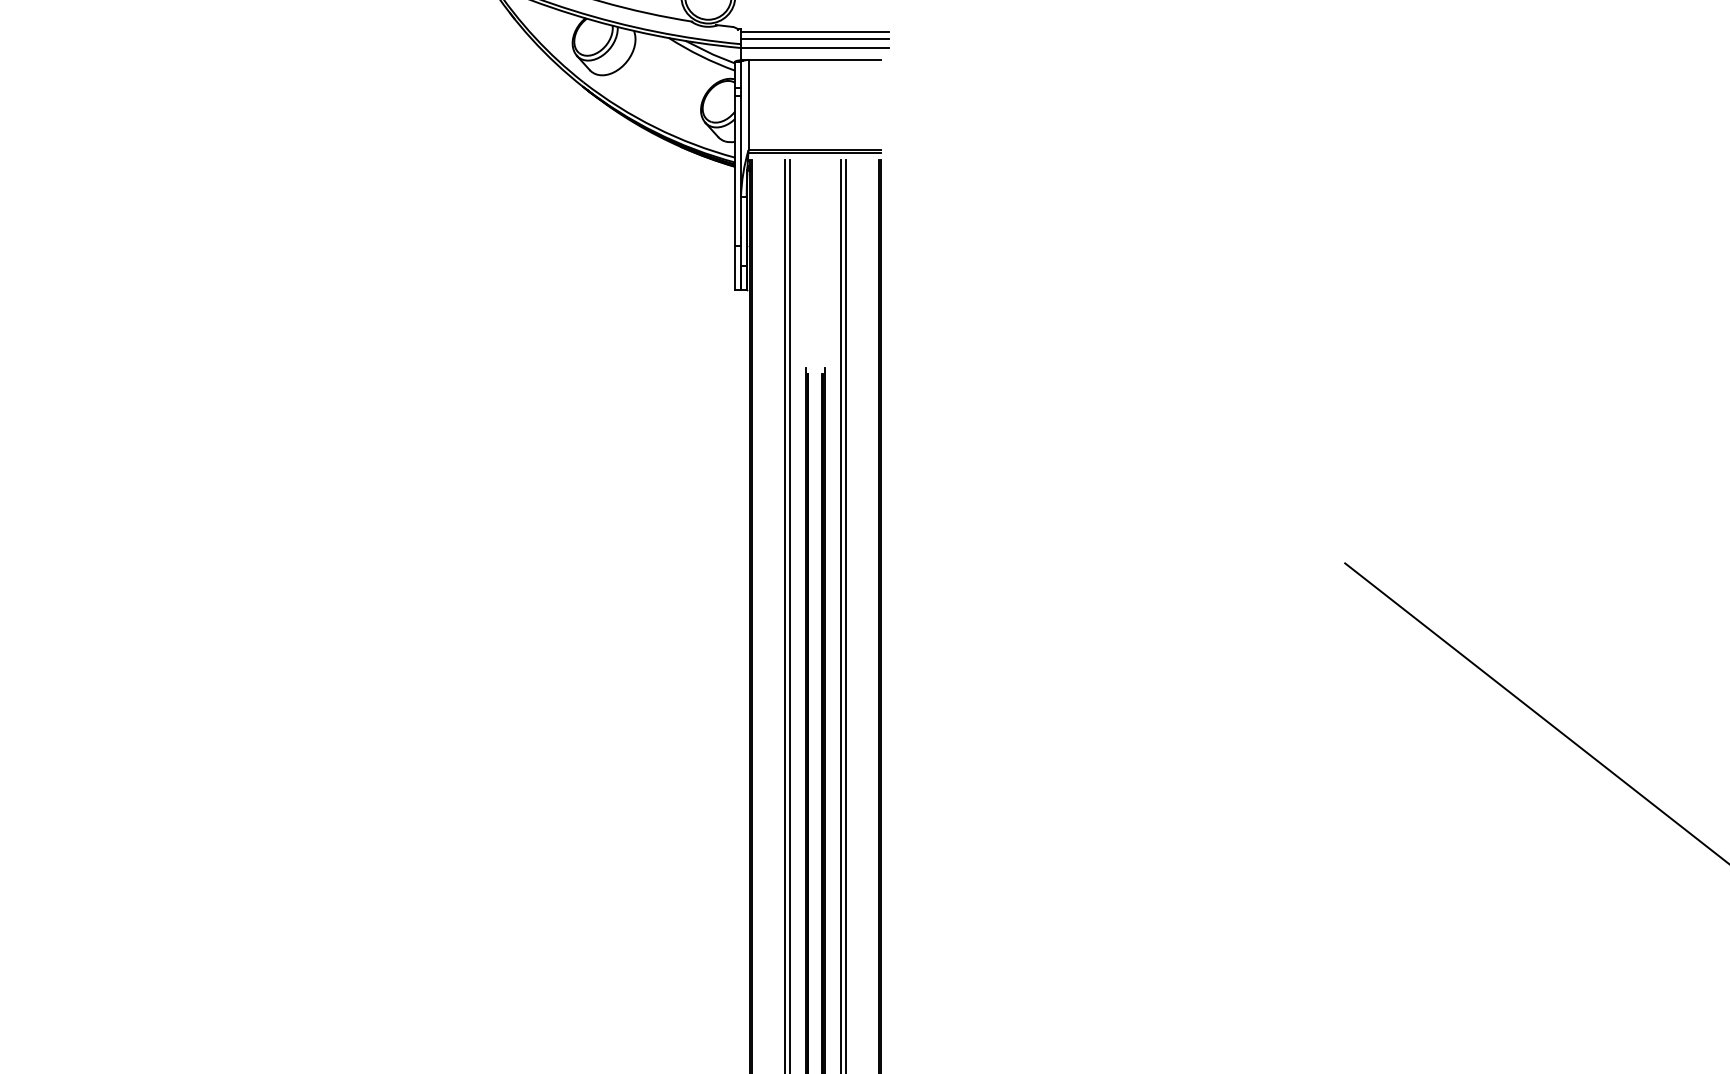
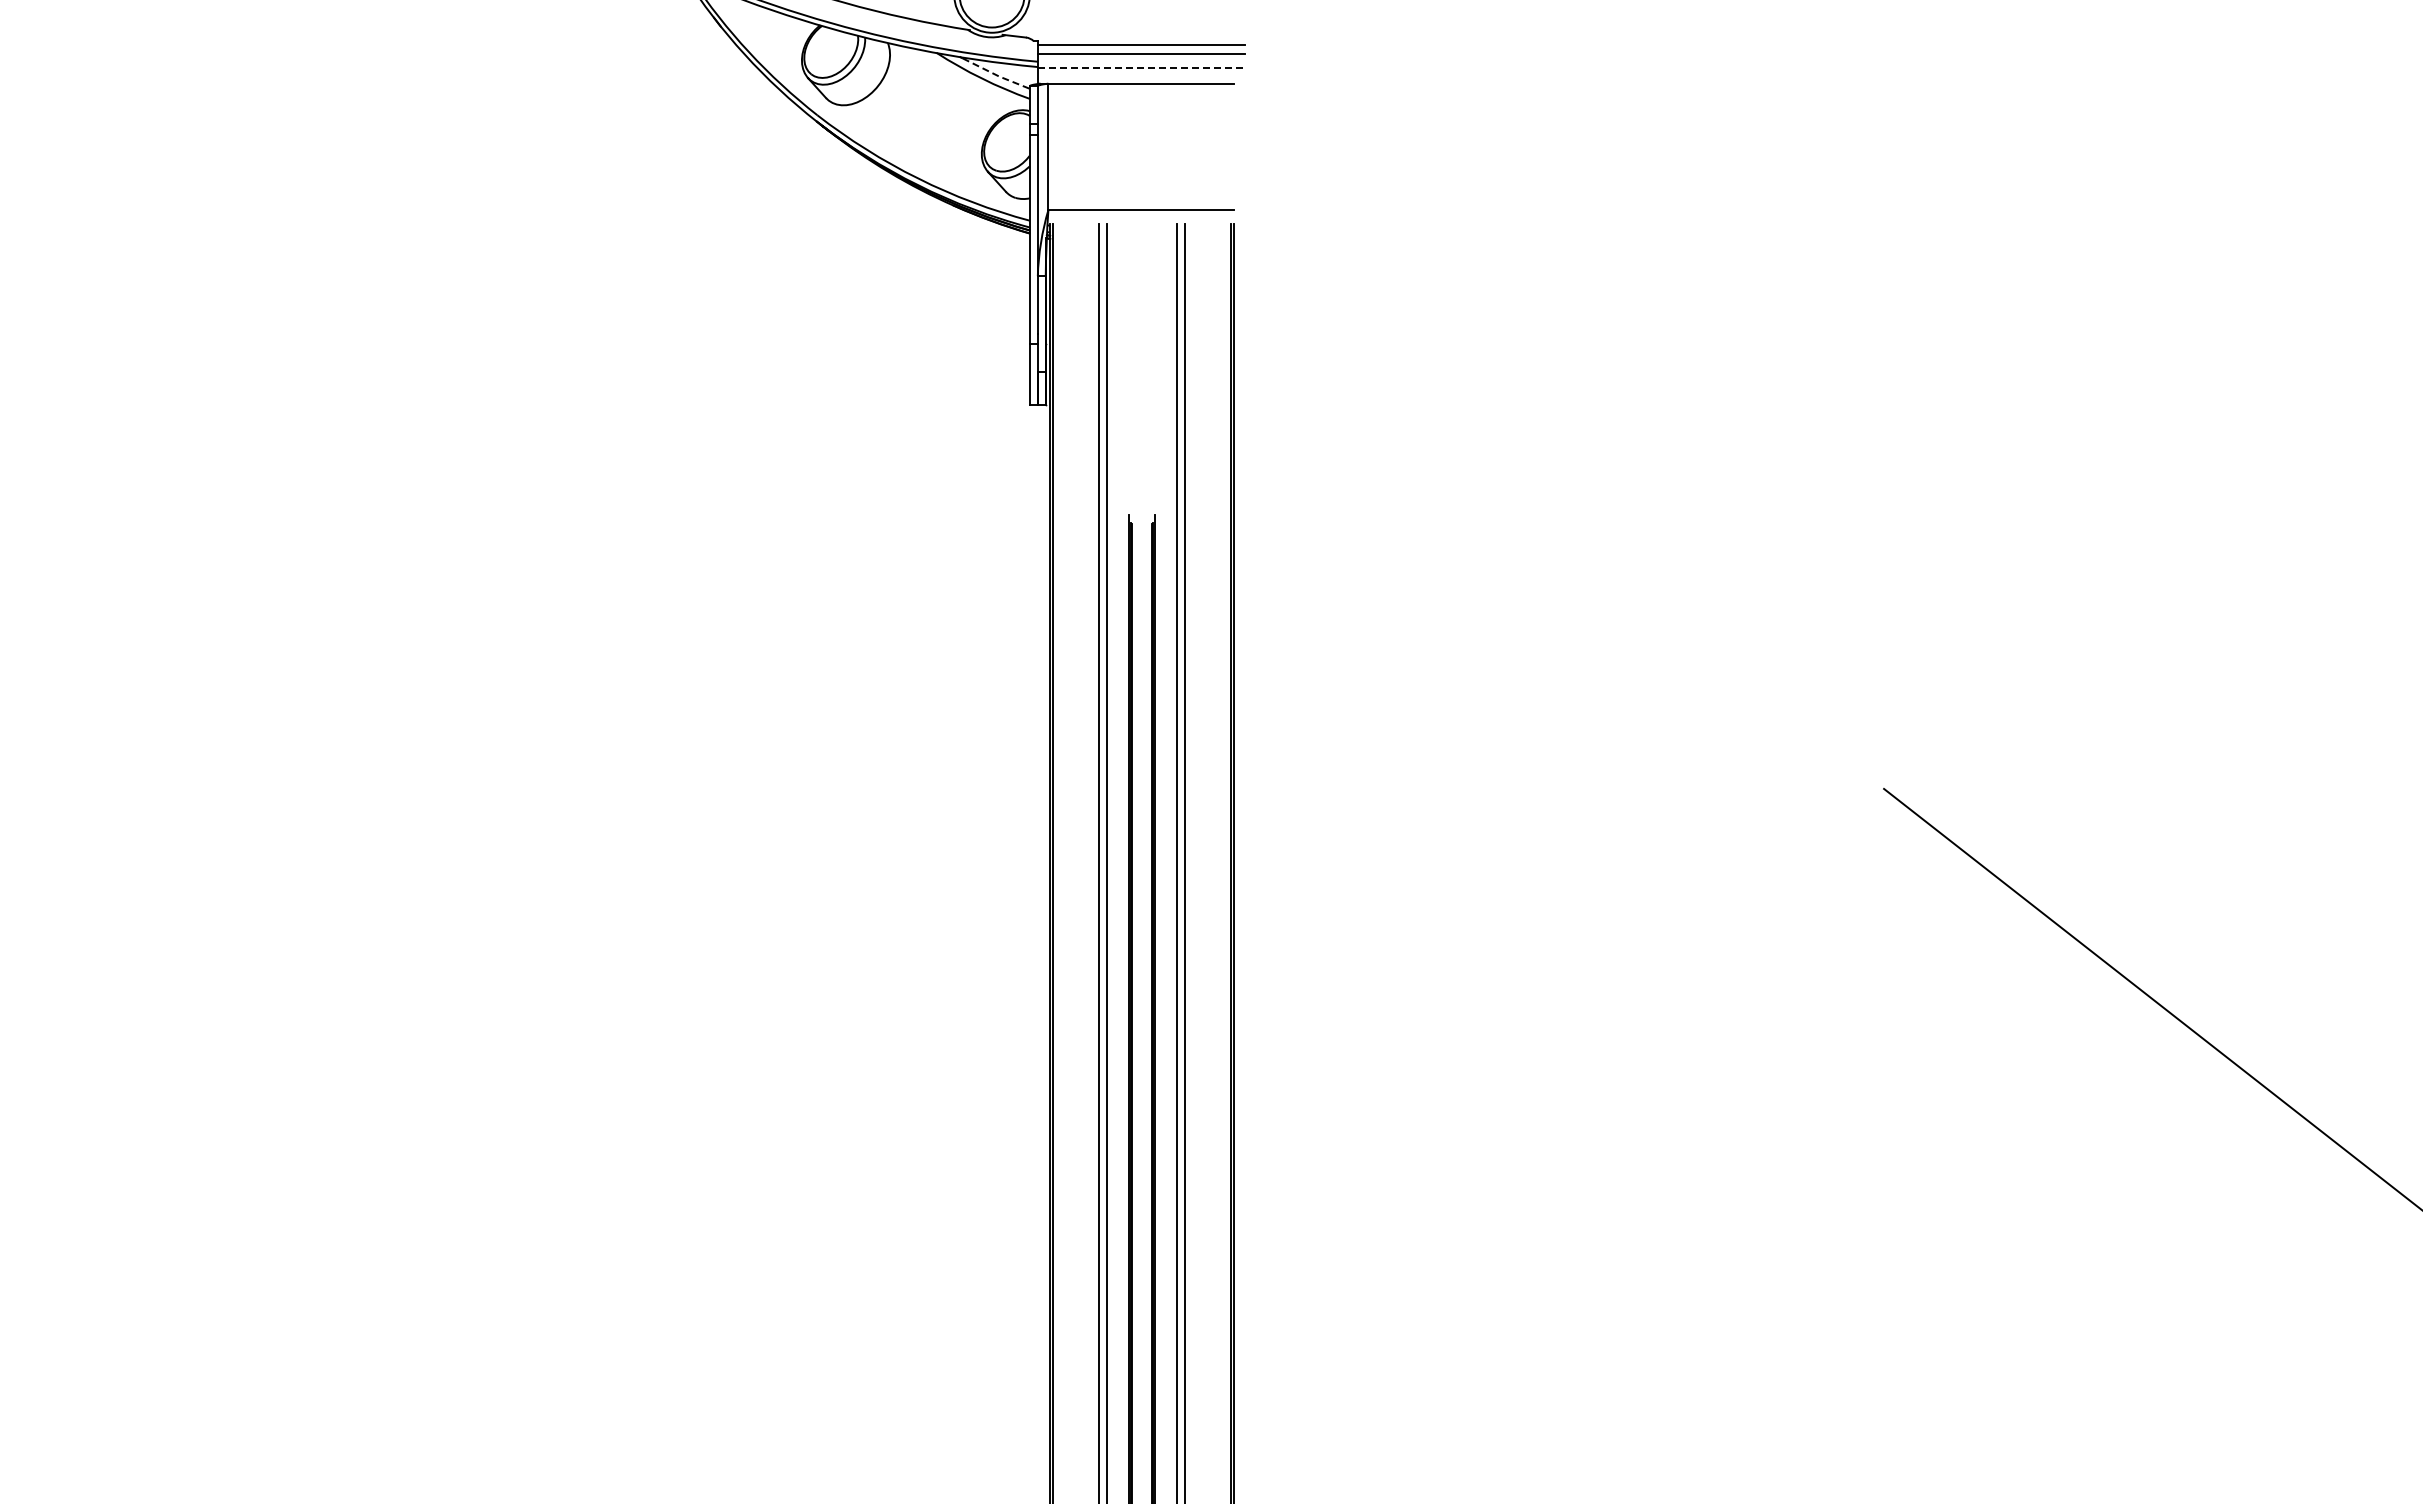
line: (815, 48) -> (1141, 67), solid -> dashed
line: (711, 54) -> (996, 75), solid -> dashed
line: (815, 153) -> (1141, 214), removed

